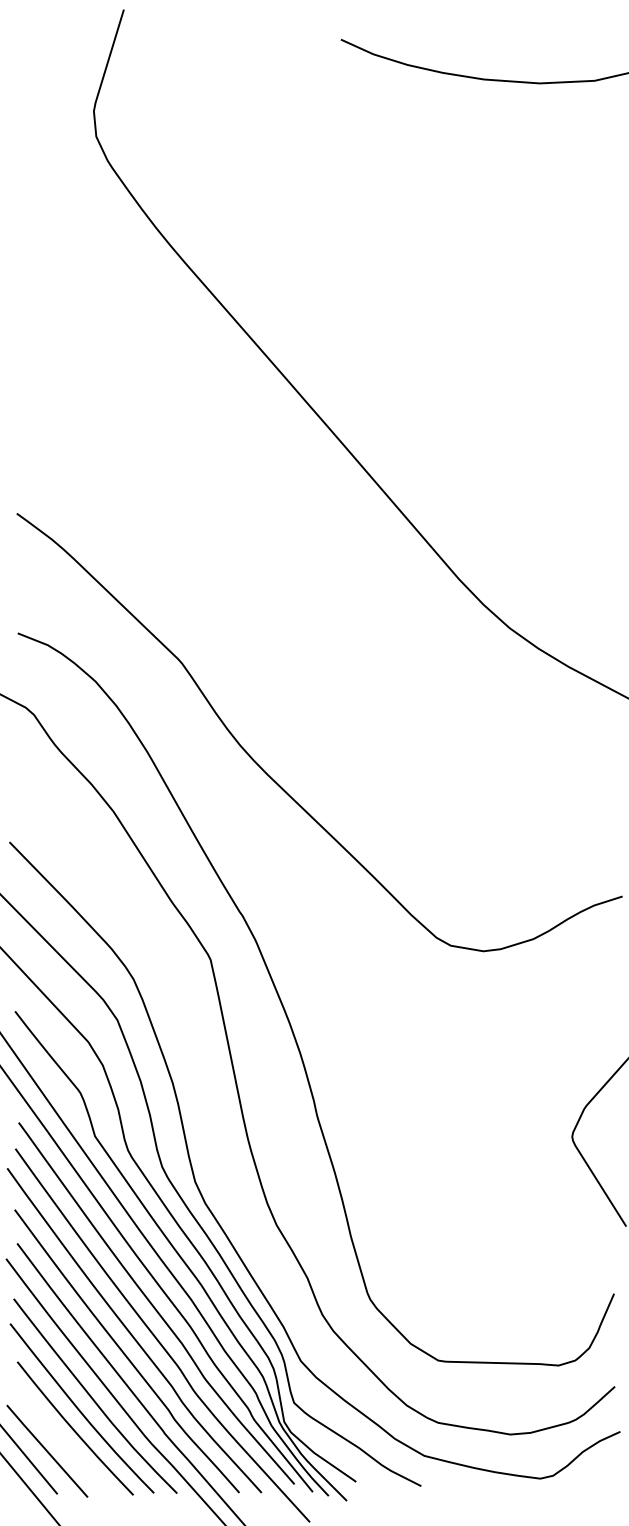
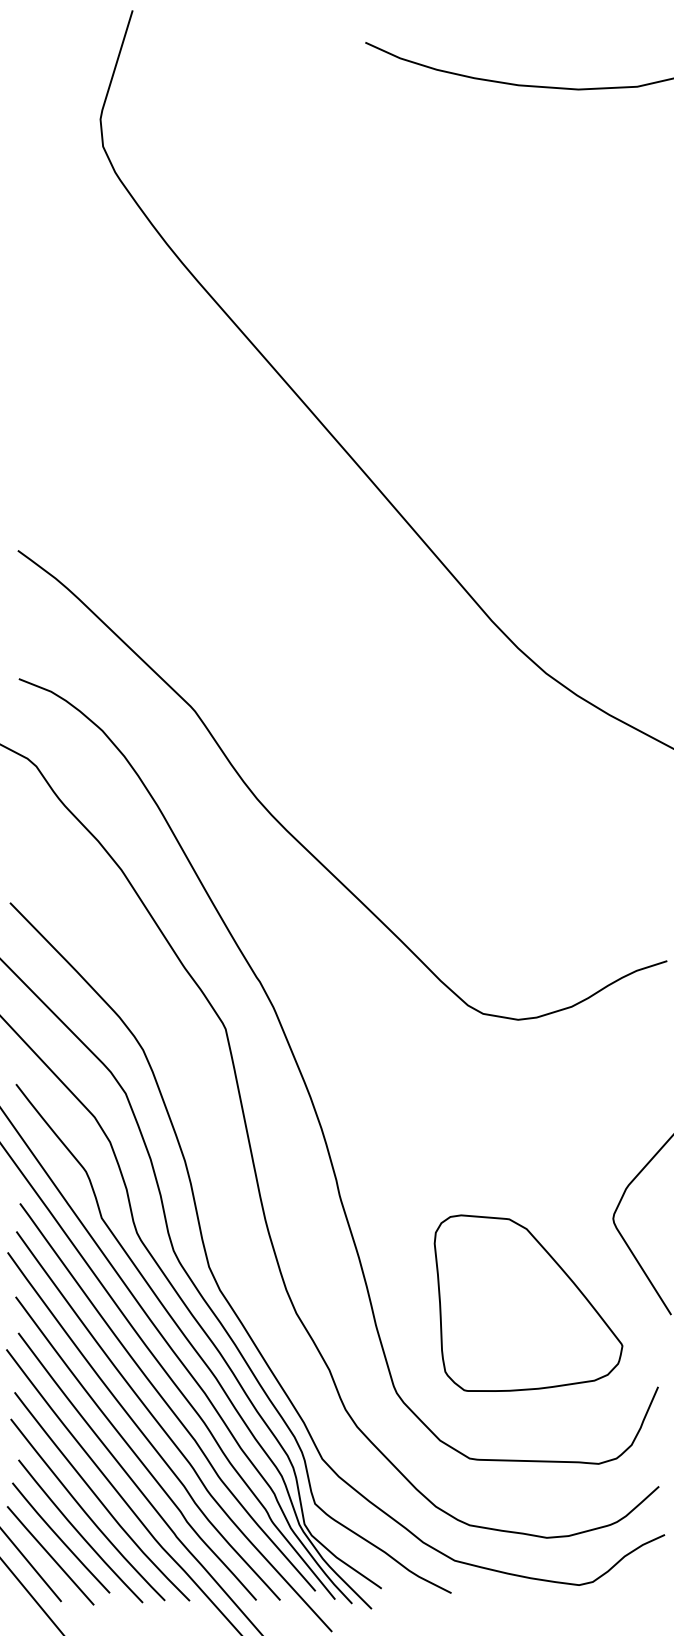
part: (493, 1214) -> (528, 1302), added
curve: (56, 1434) -> (60, 1537), added

